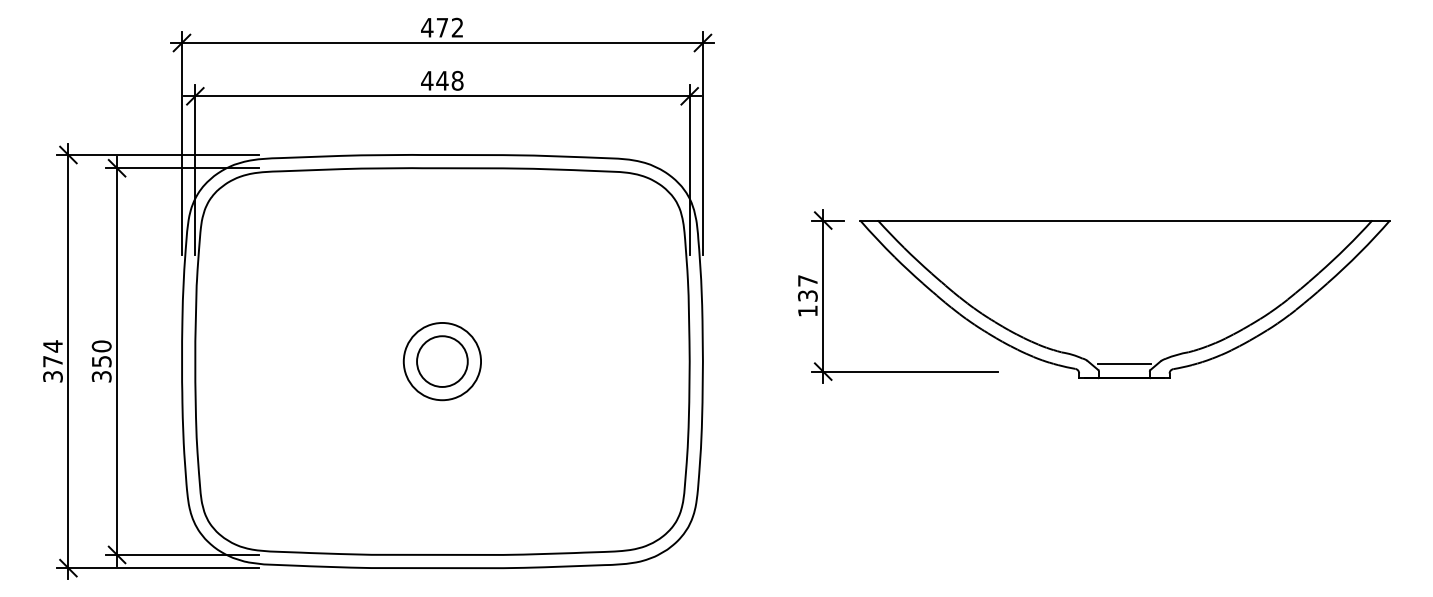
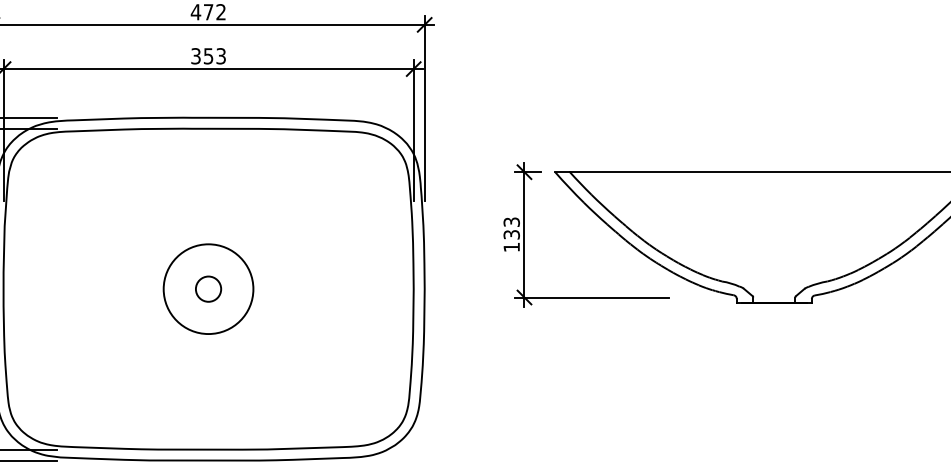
text: (442, 80) -> (208, 55), 448 -> 353
text: (807, 280) -> (511, 221), 137 -> 133
circle: (442, 361) -> (208, 289), size x0.6
circle: (442, 361) -> (208, 289), size x1.4
line: (1123, 363) -> (773, 290), removed

